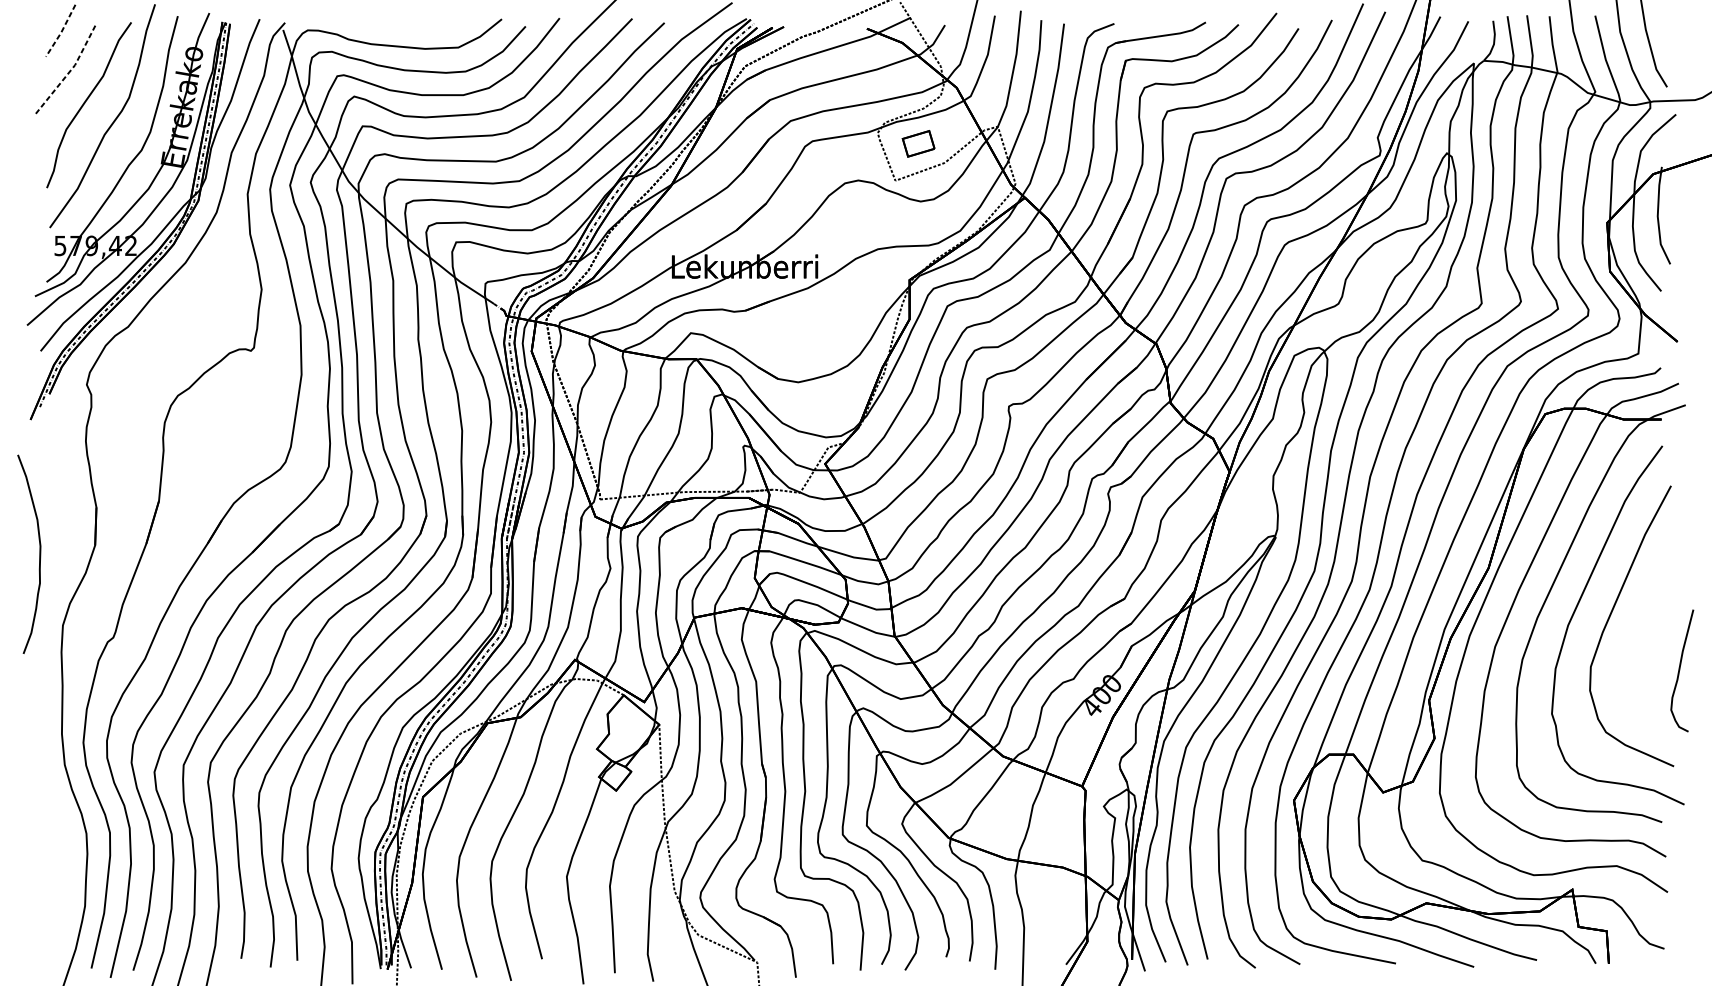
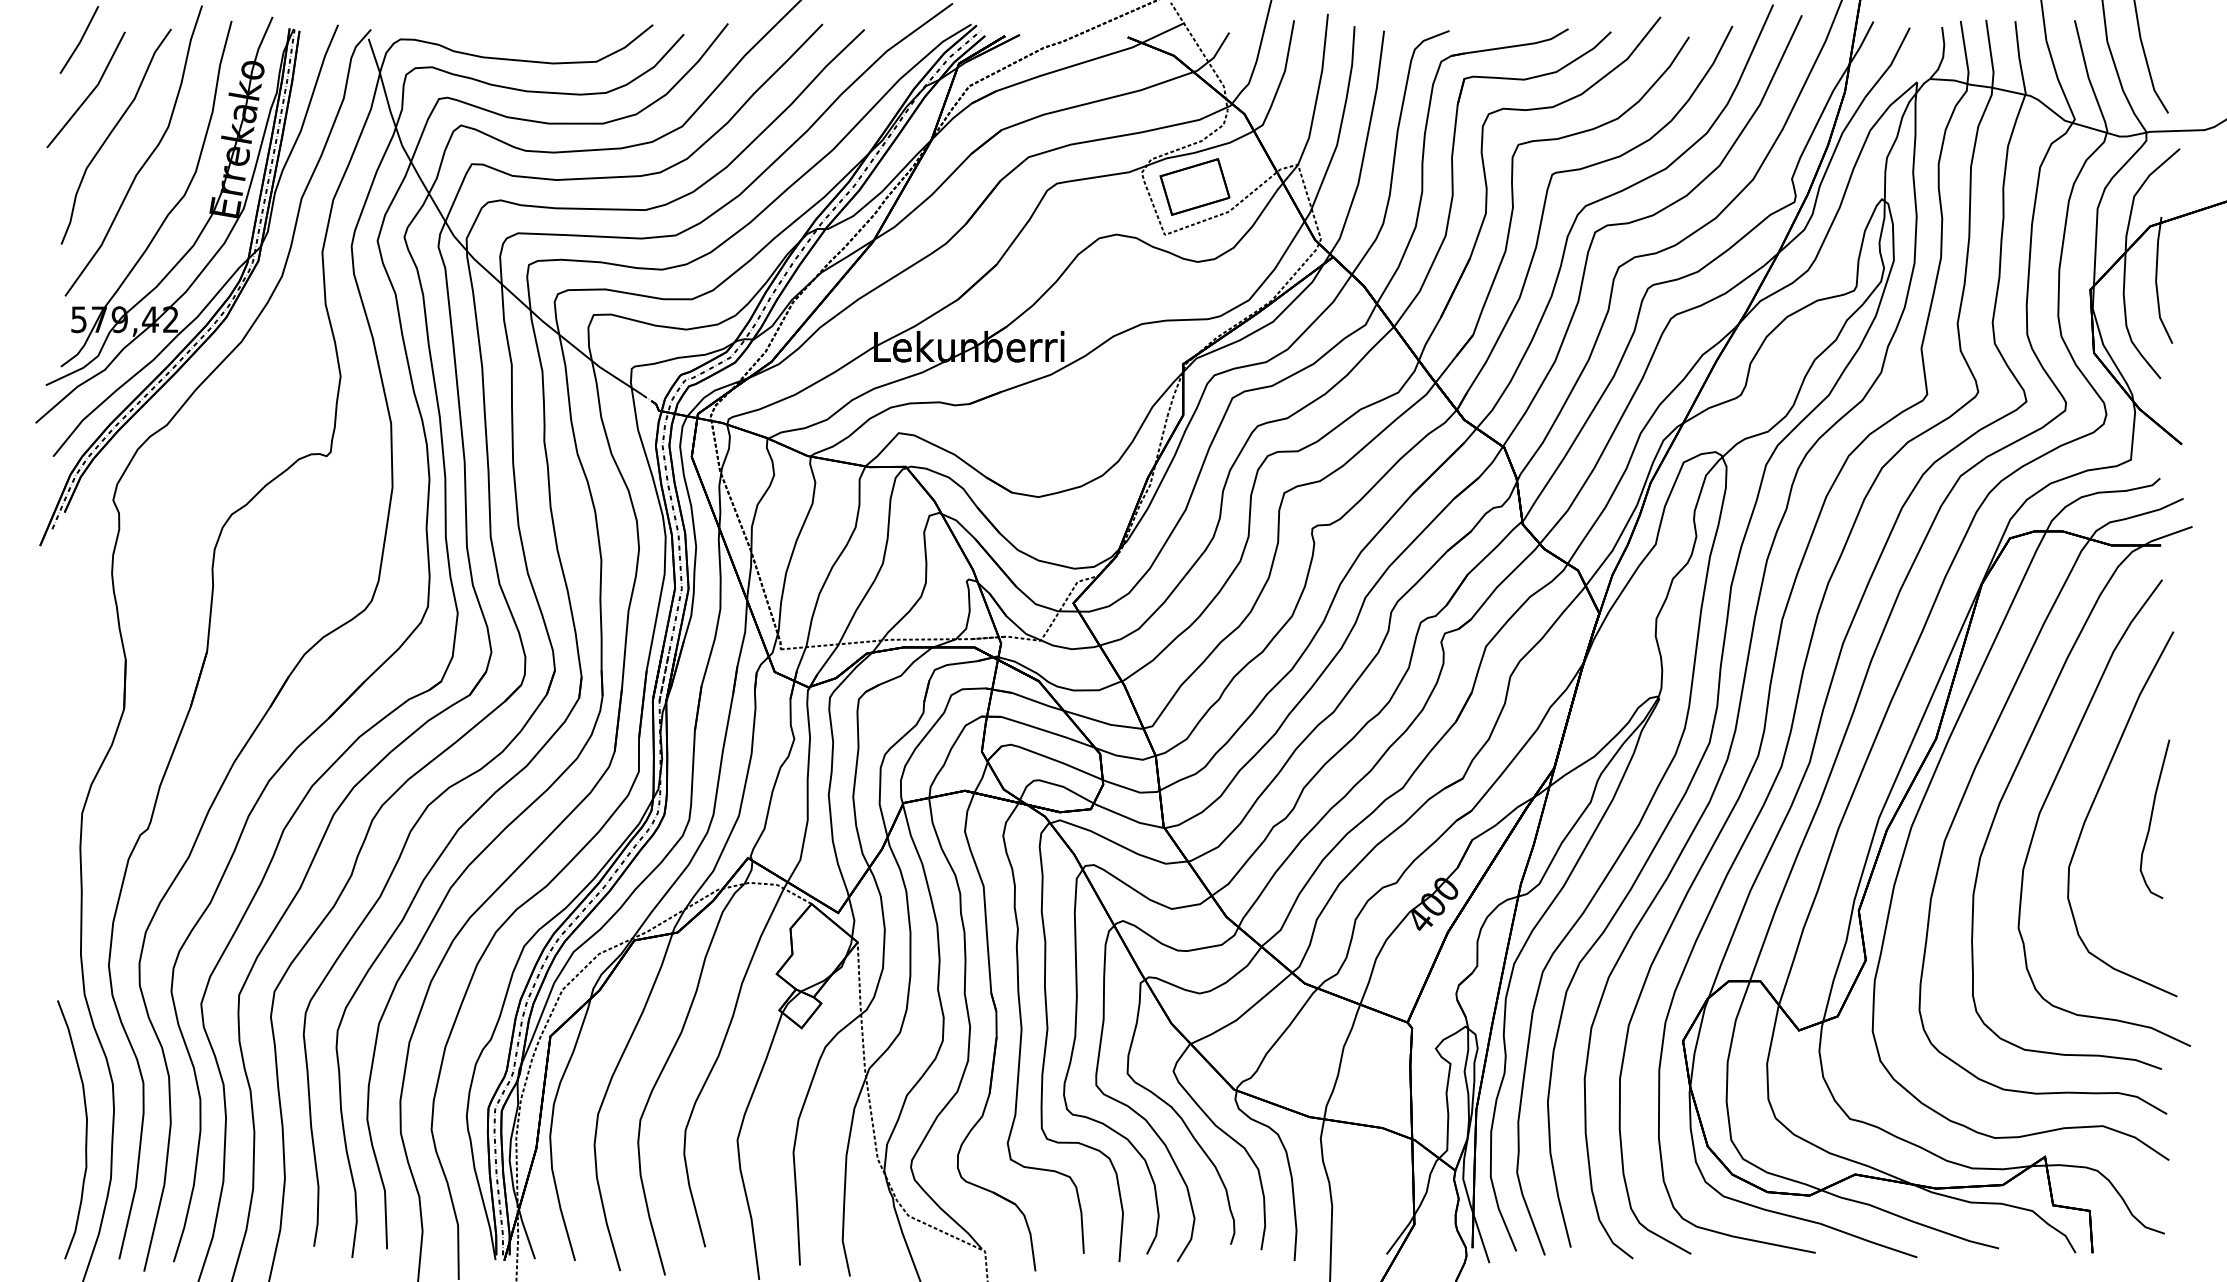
line: (61, 31) -> (80, 41), dashed -> solid
line: (70, 71) -> (91, 92), dashed -> solid
part: (918, 143) -> (1194, 186), size x1.67
curve: (39, 554) -> (85, 1129), moved
curve: (1680, 669) -> (2152, 817), moved

